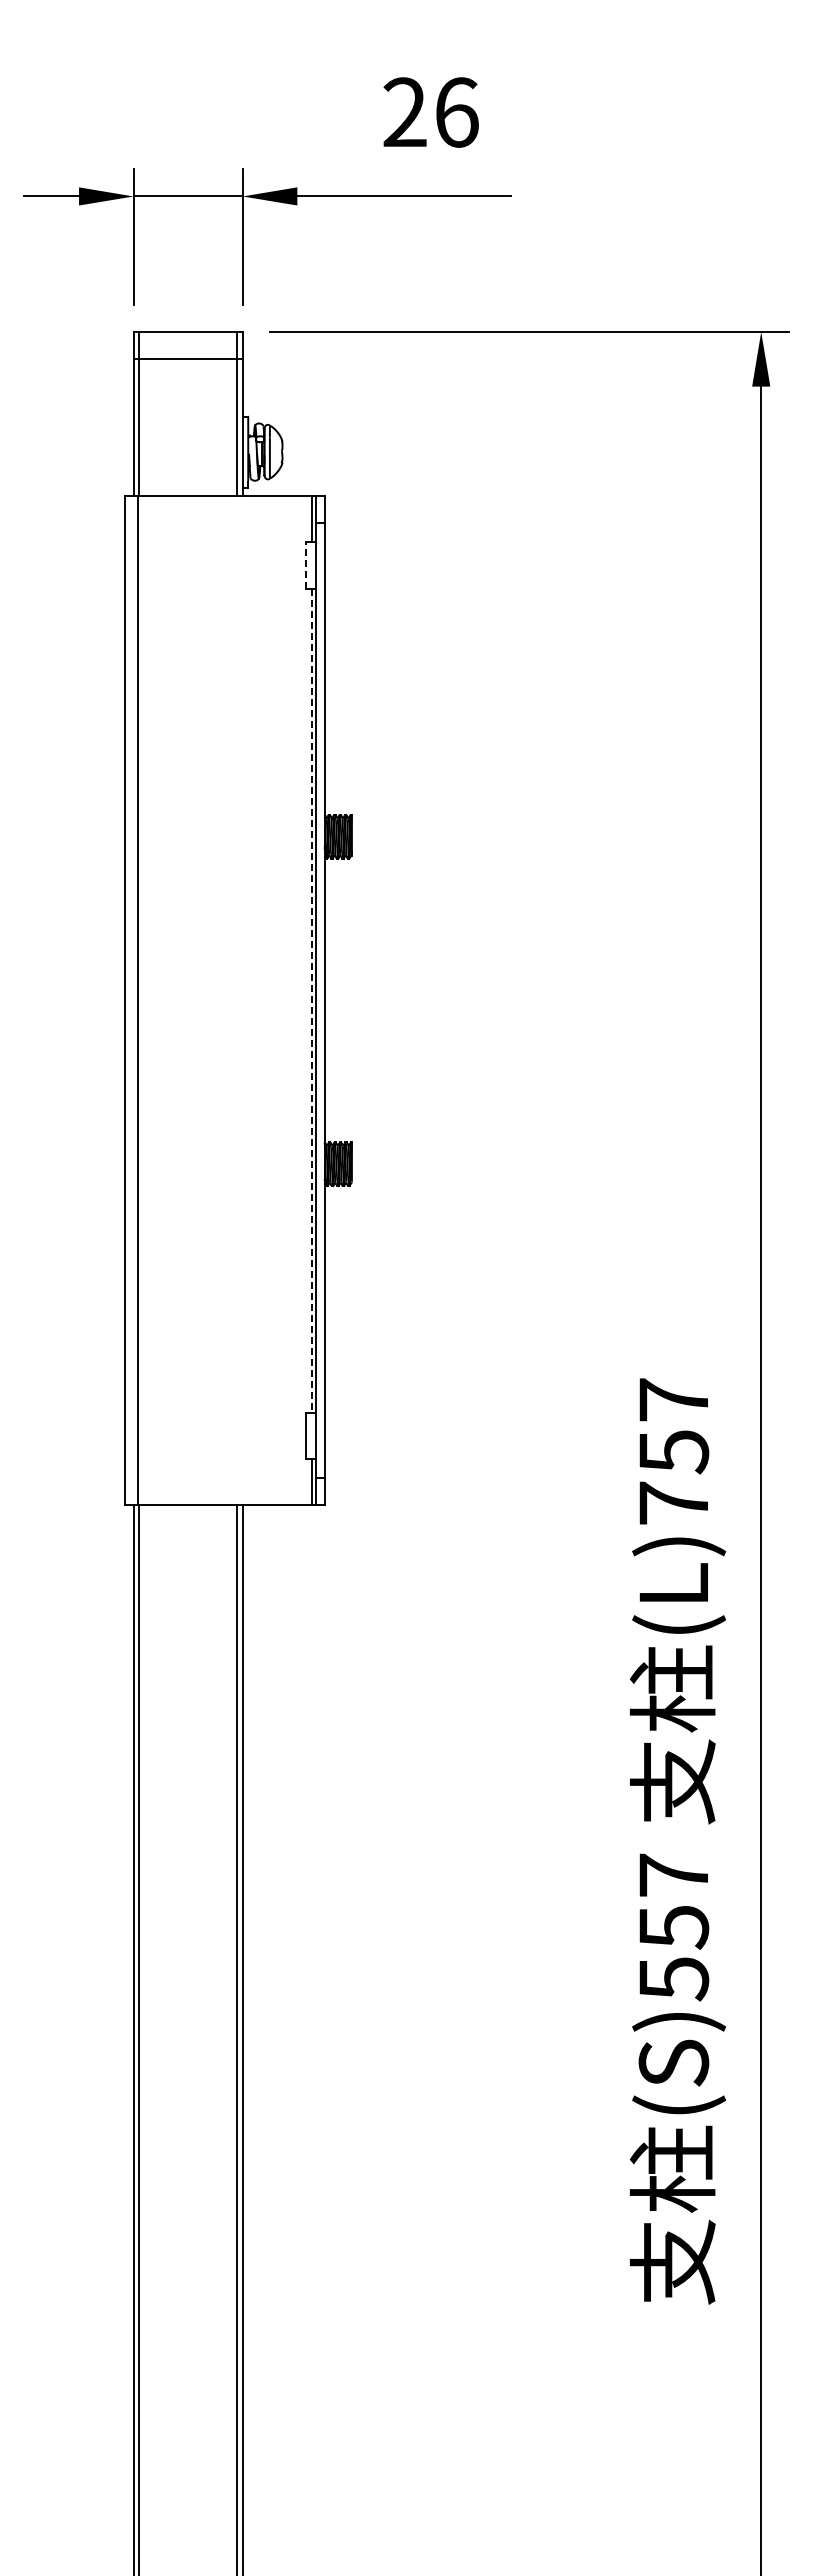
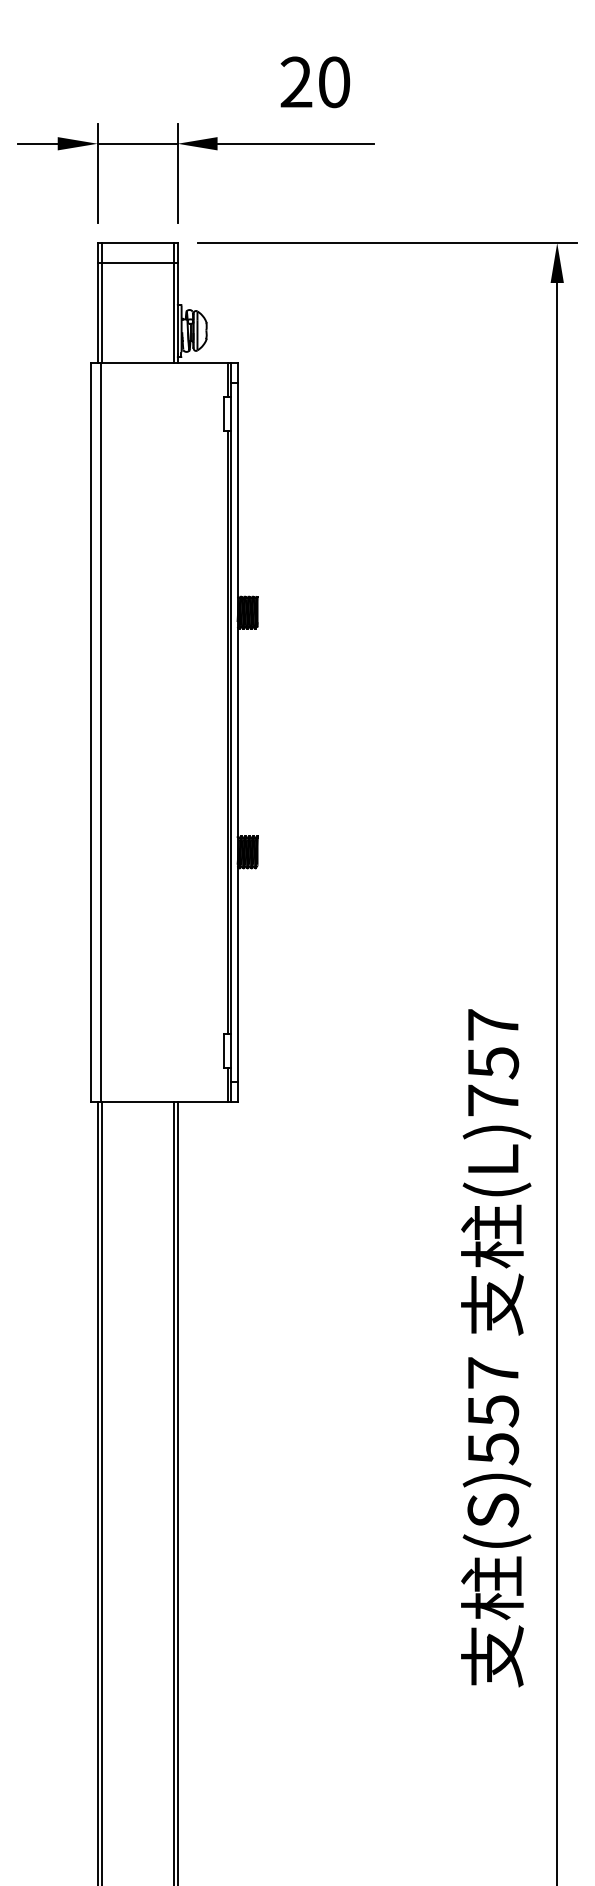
text: (457, 112) -> (334, 82), 26 -> 20
line: (305, 564) -> (223, 413), dashed -> solid
line: (311, 1001) -> (227, 733), dashed -> solid

